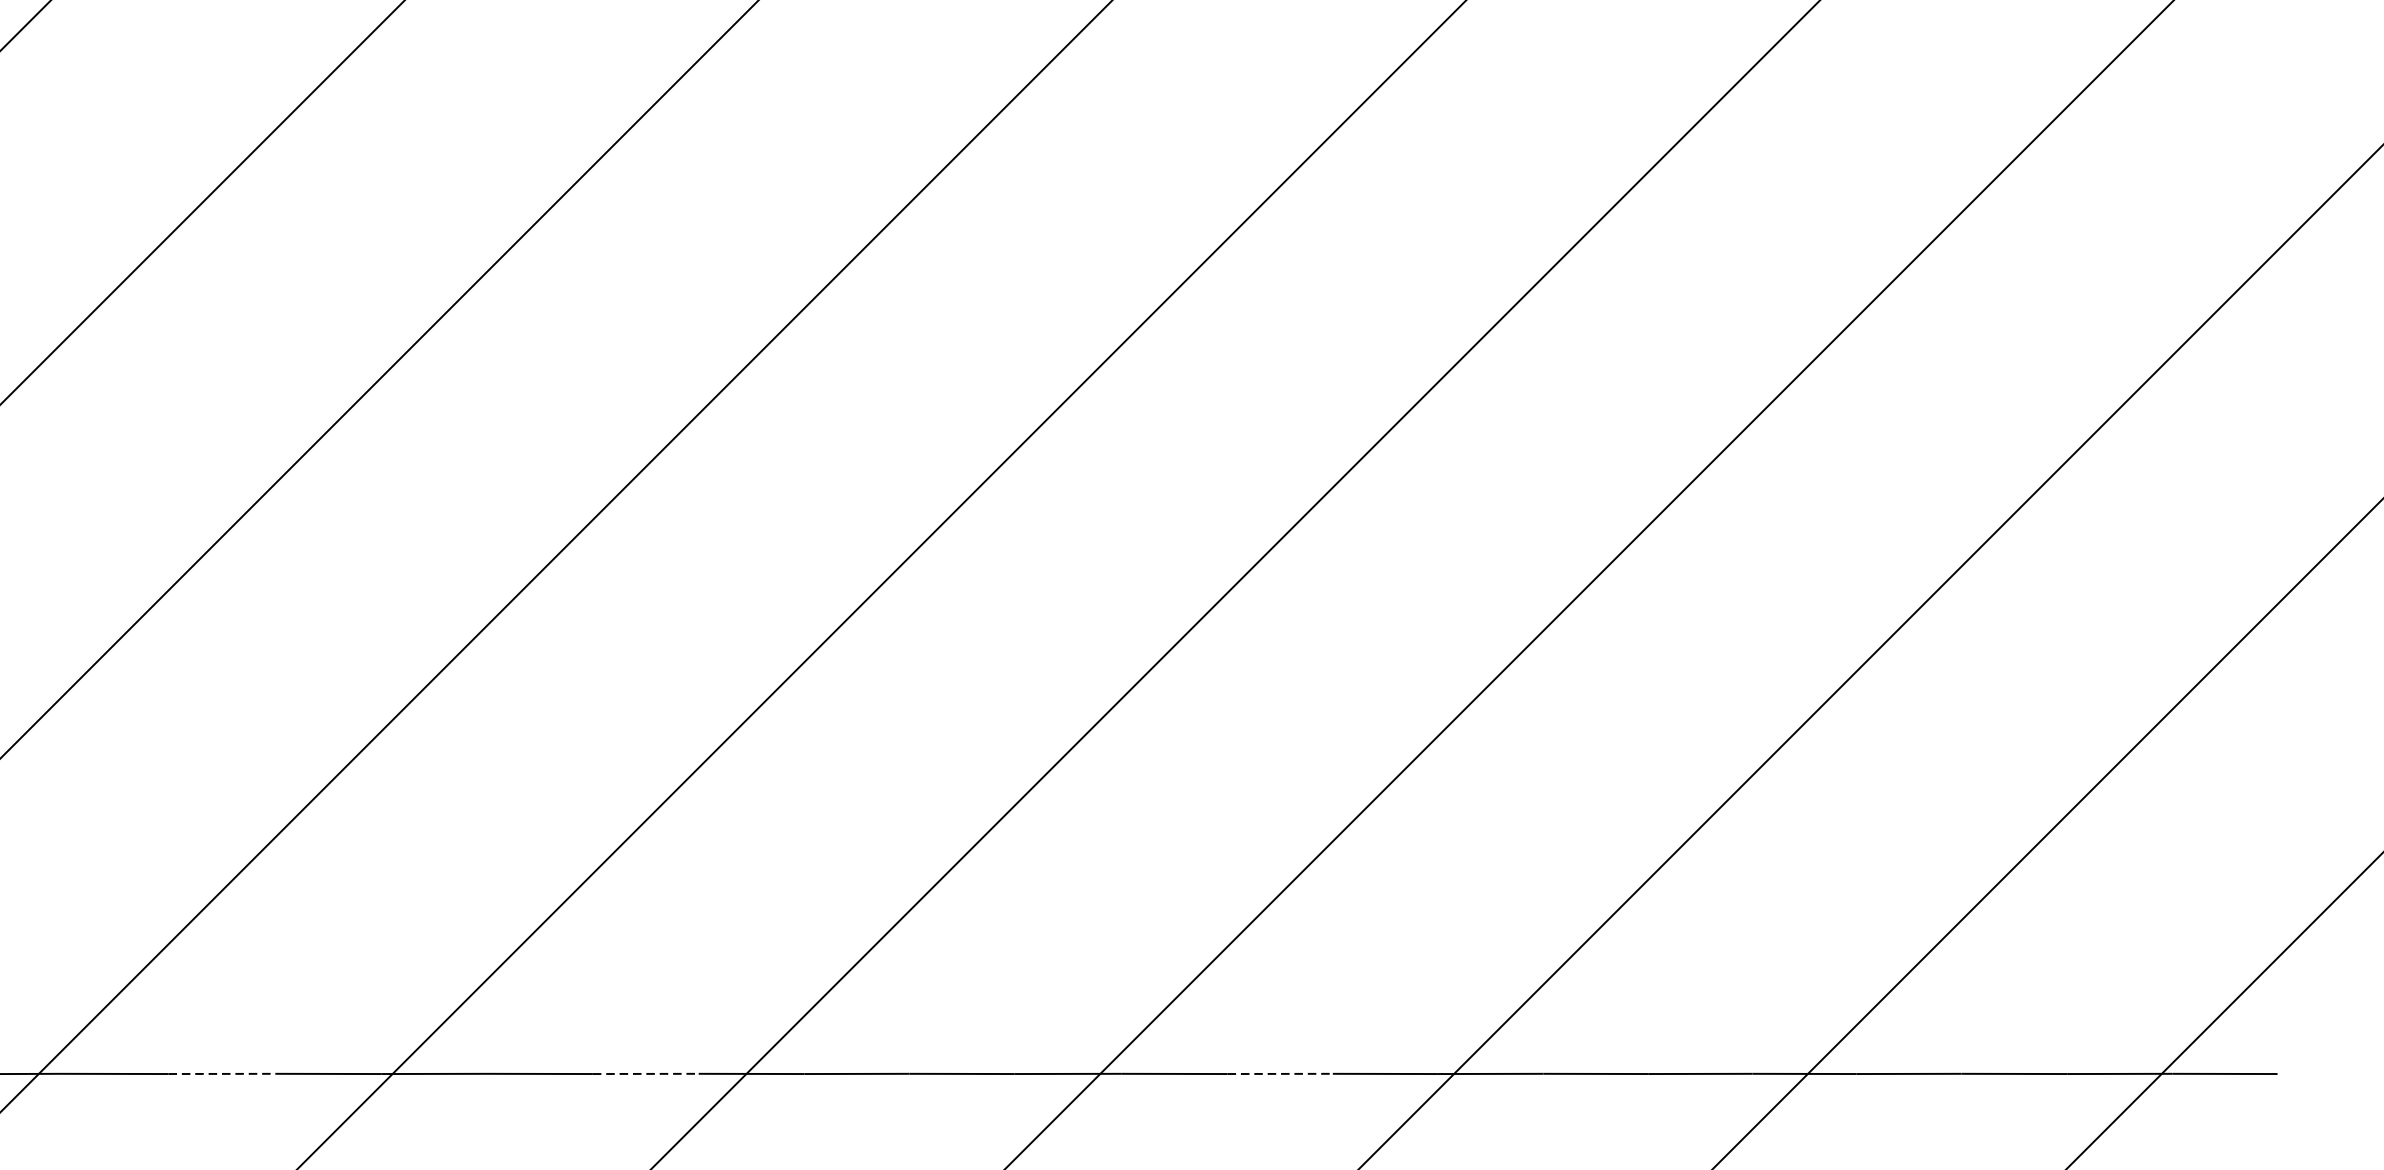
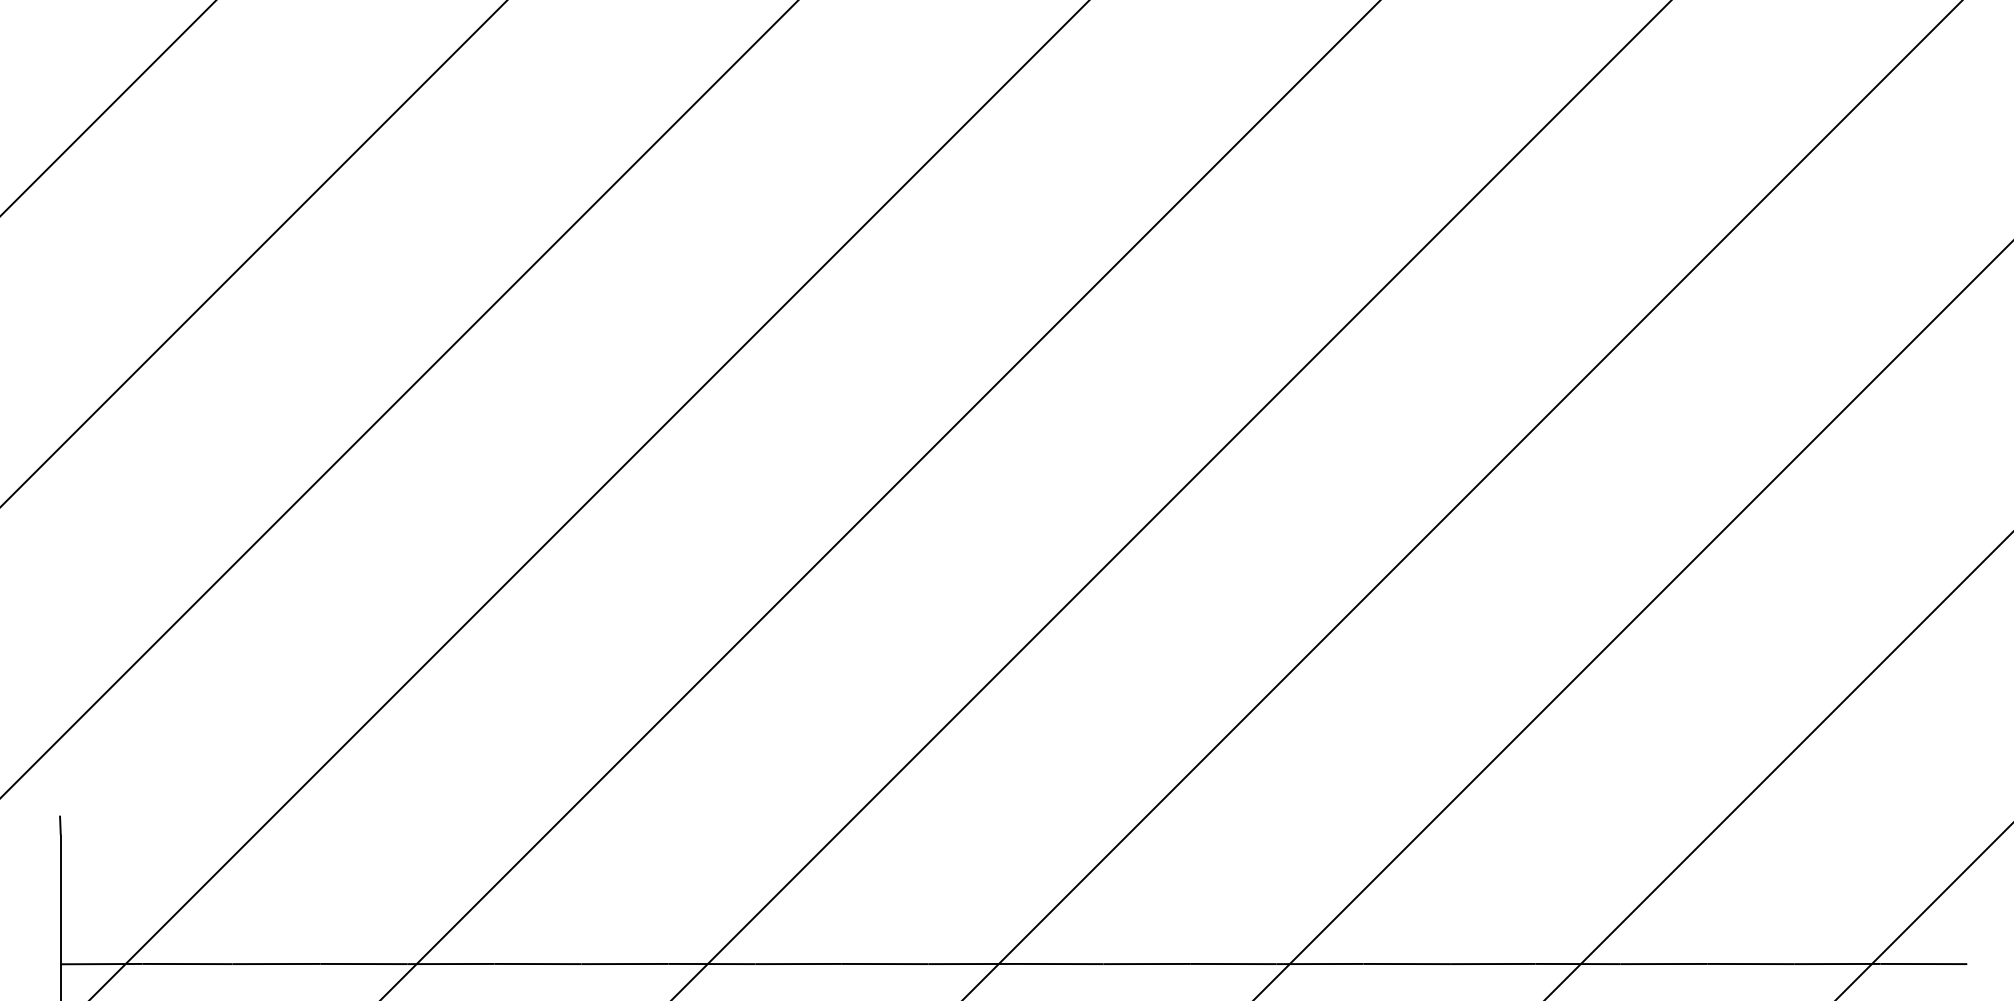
line: (222, 1074) -> (276, 964), dashed -> solid
line: (646, 1074) -> (625, 964), dashed -> solid
line: (1280, 1074) -> (1147, 964), dashed -> solid

